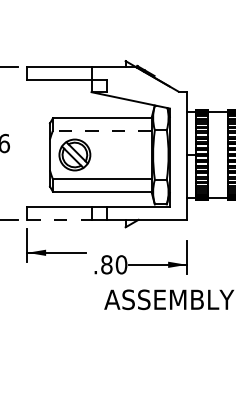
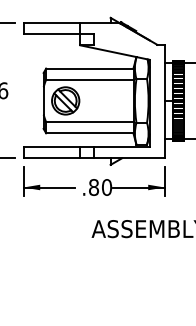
line: (101, 130) -> (89, 79), dashed -> solid
line: (59, 219) -> (52, 158), dashed -> solid
part: (140, 264) -> (123, 187), moved

